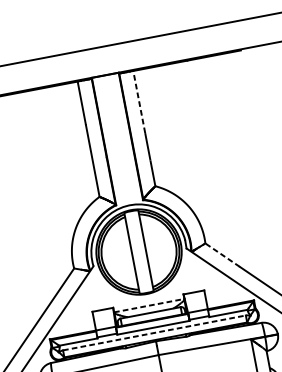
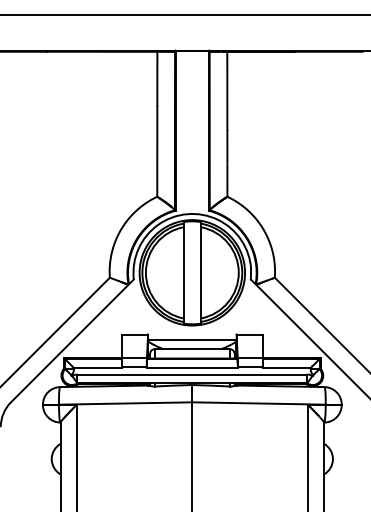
line: (139, 101) -> (227, 90), dashed -> solid
line: (222, 254) -> (293, 295), dashed -> solid
line: (149, 305) -> (192, 340), dashed -> solid
line: (154, 332) -> (192, 374), dashed -> solid

